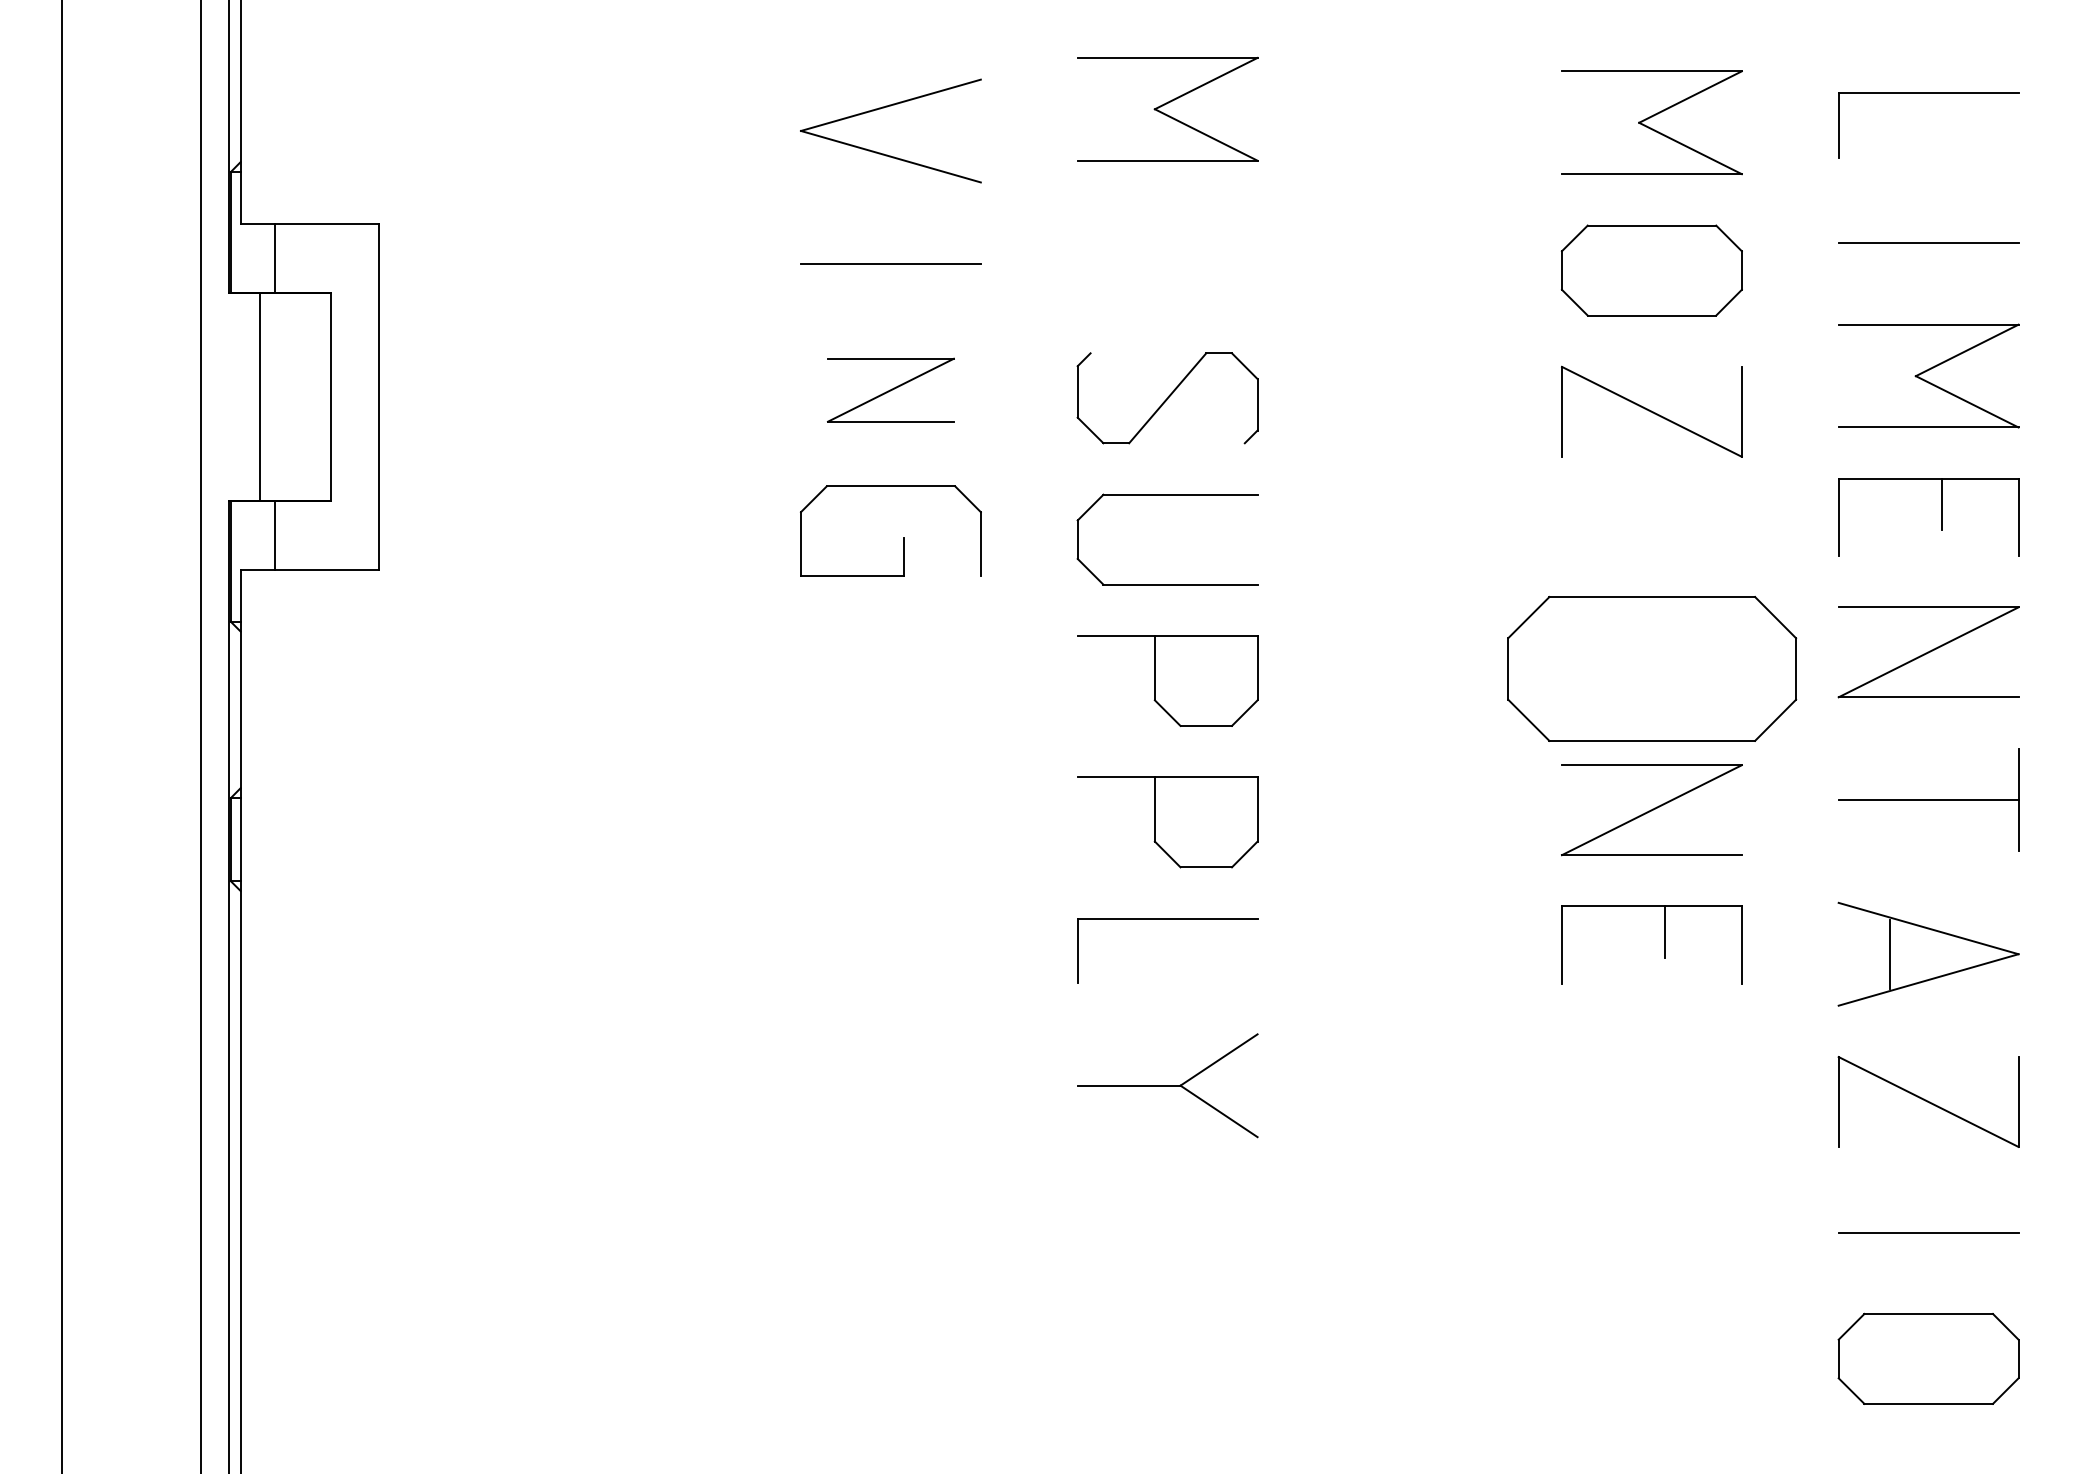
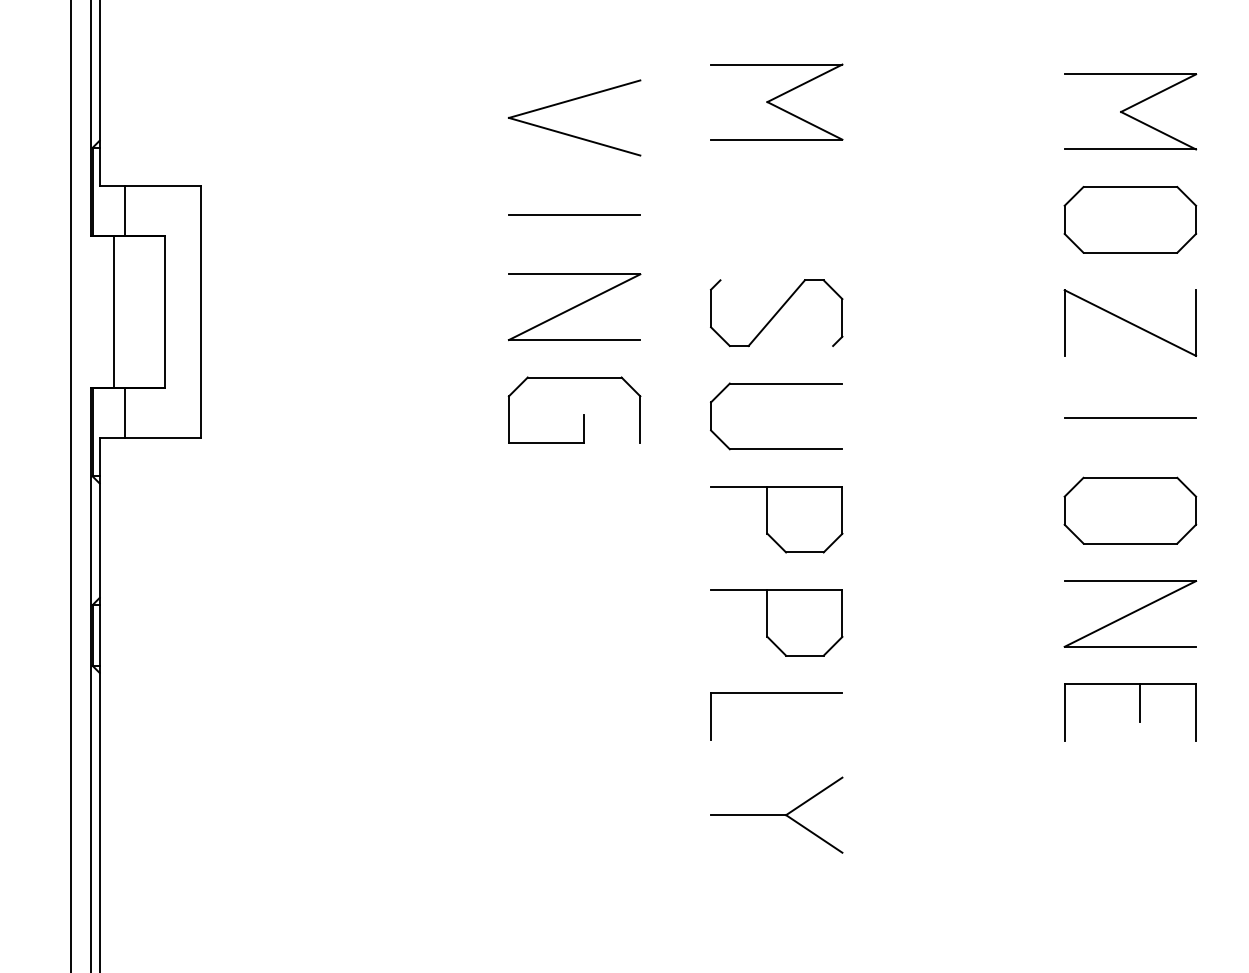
part: (890, 390) -> (574, 307), size x1.43
line: (1651, 542) -> (1130, 418), added
part: (1651, 668) -> (1130, 510), size x0.62

